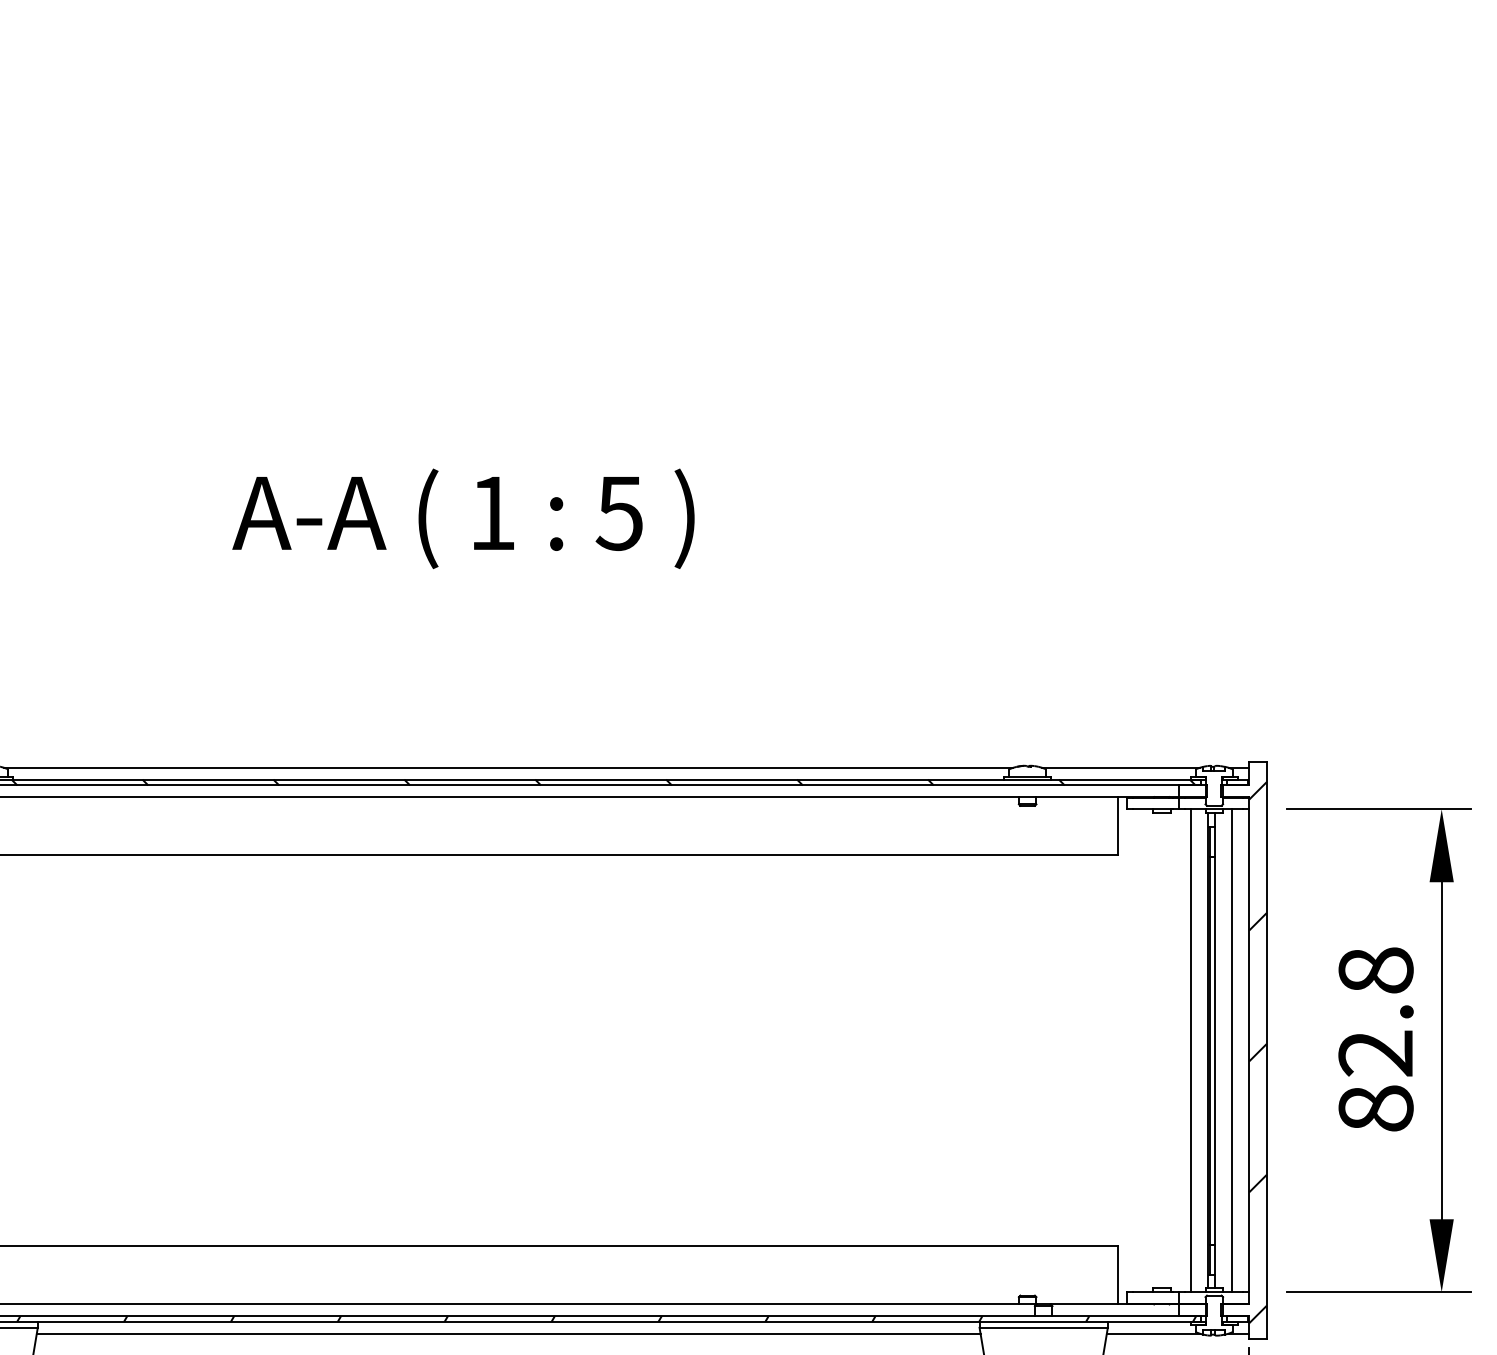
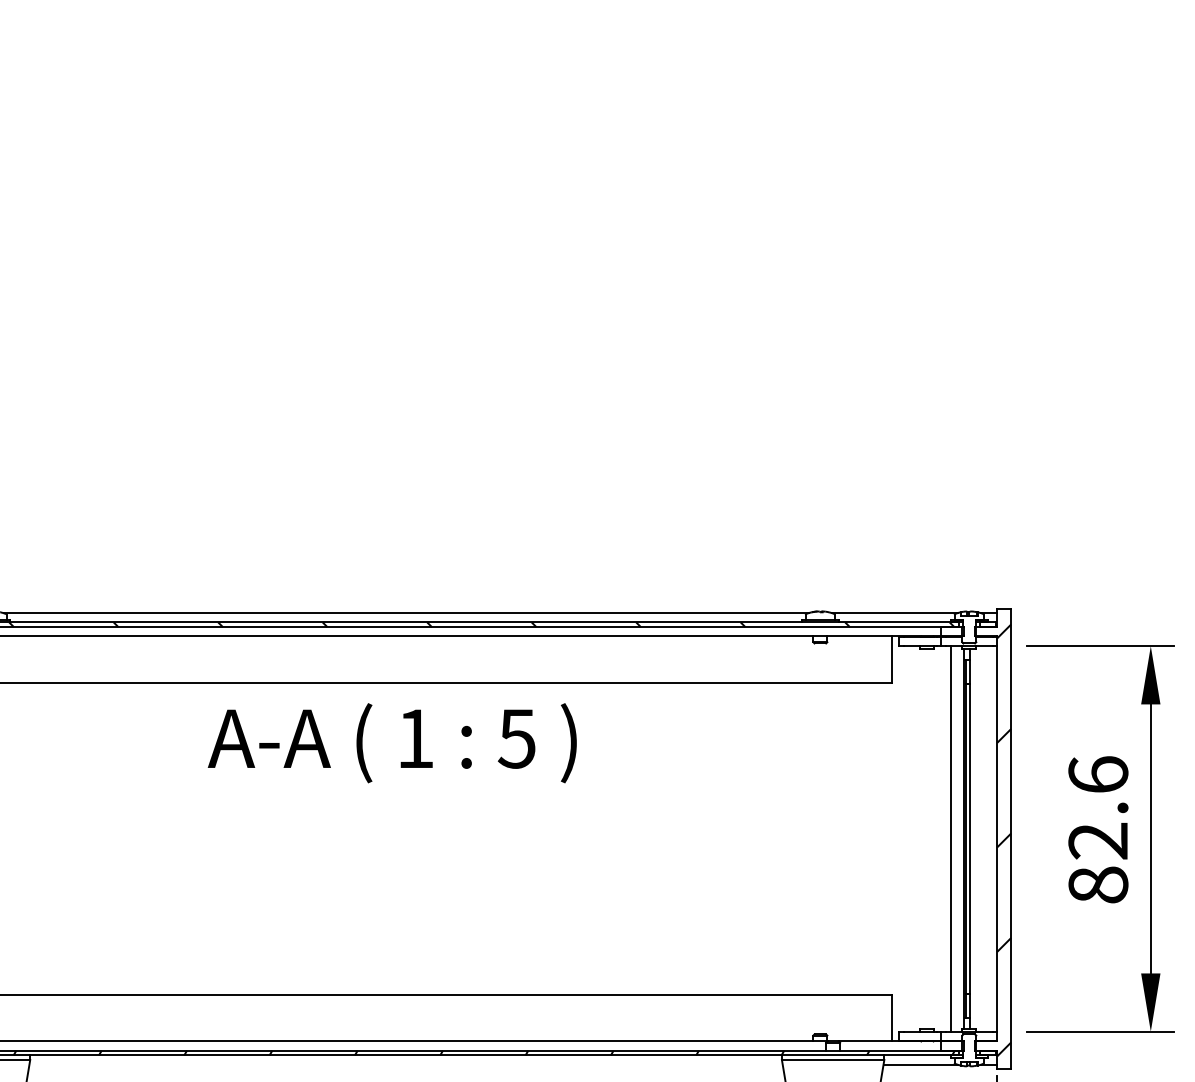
text: (463, 518) -> (392, 742), moved
text: (1375, 970) -> (1097, 774), 82.8 -> 82.6
line: (1231, 1050) -> (983, 838), removed
line: (508, 1333) -> (405, 1064), removed

